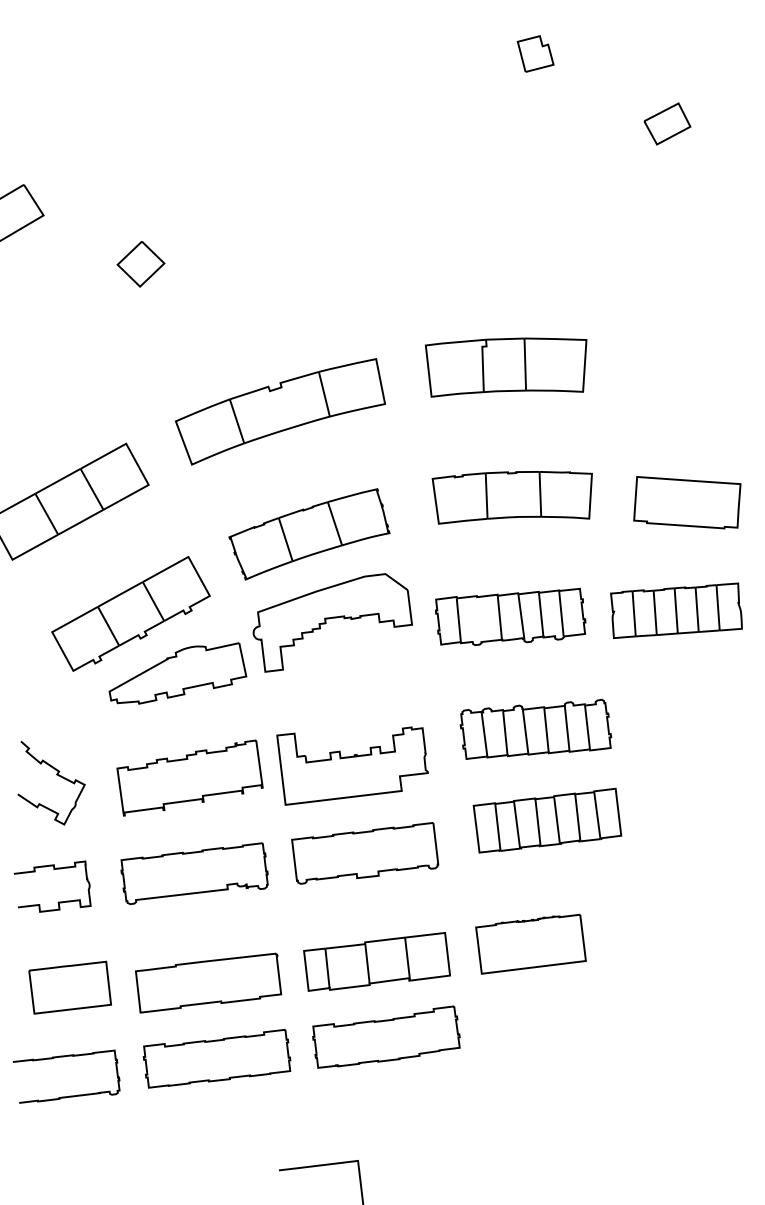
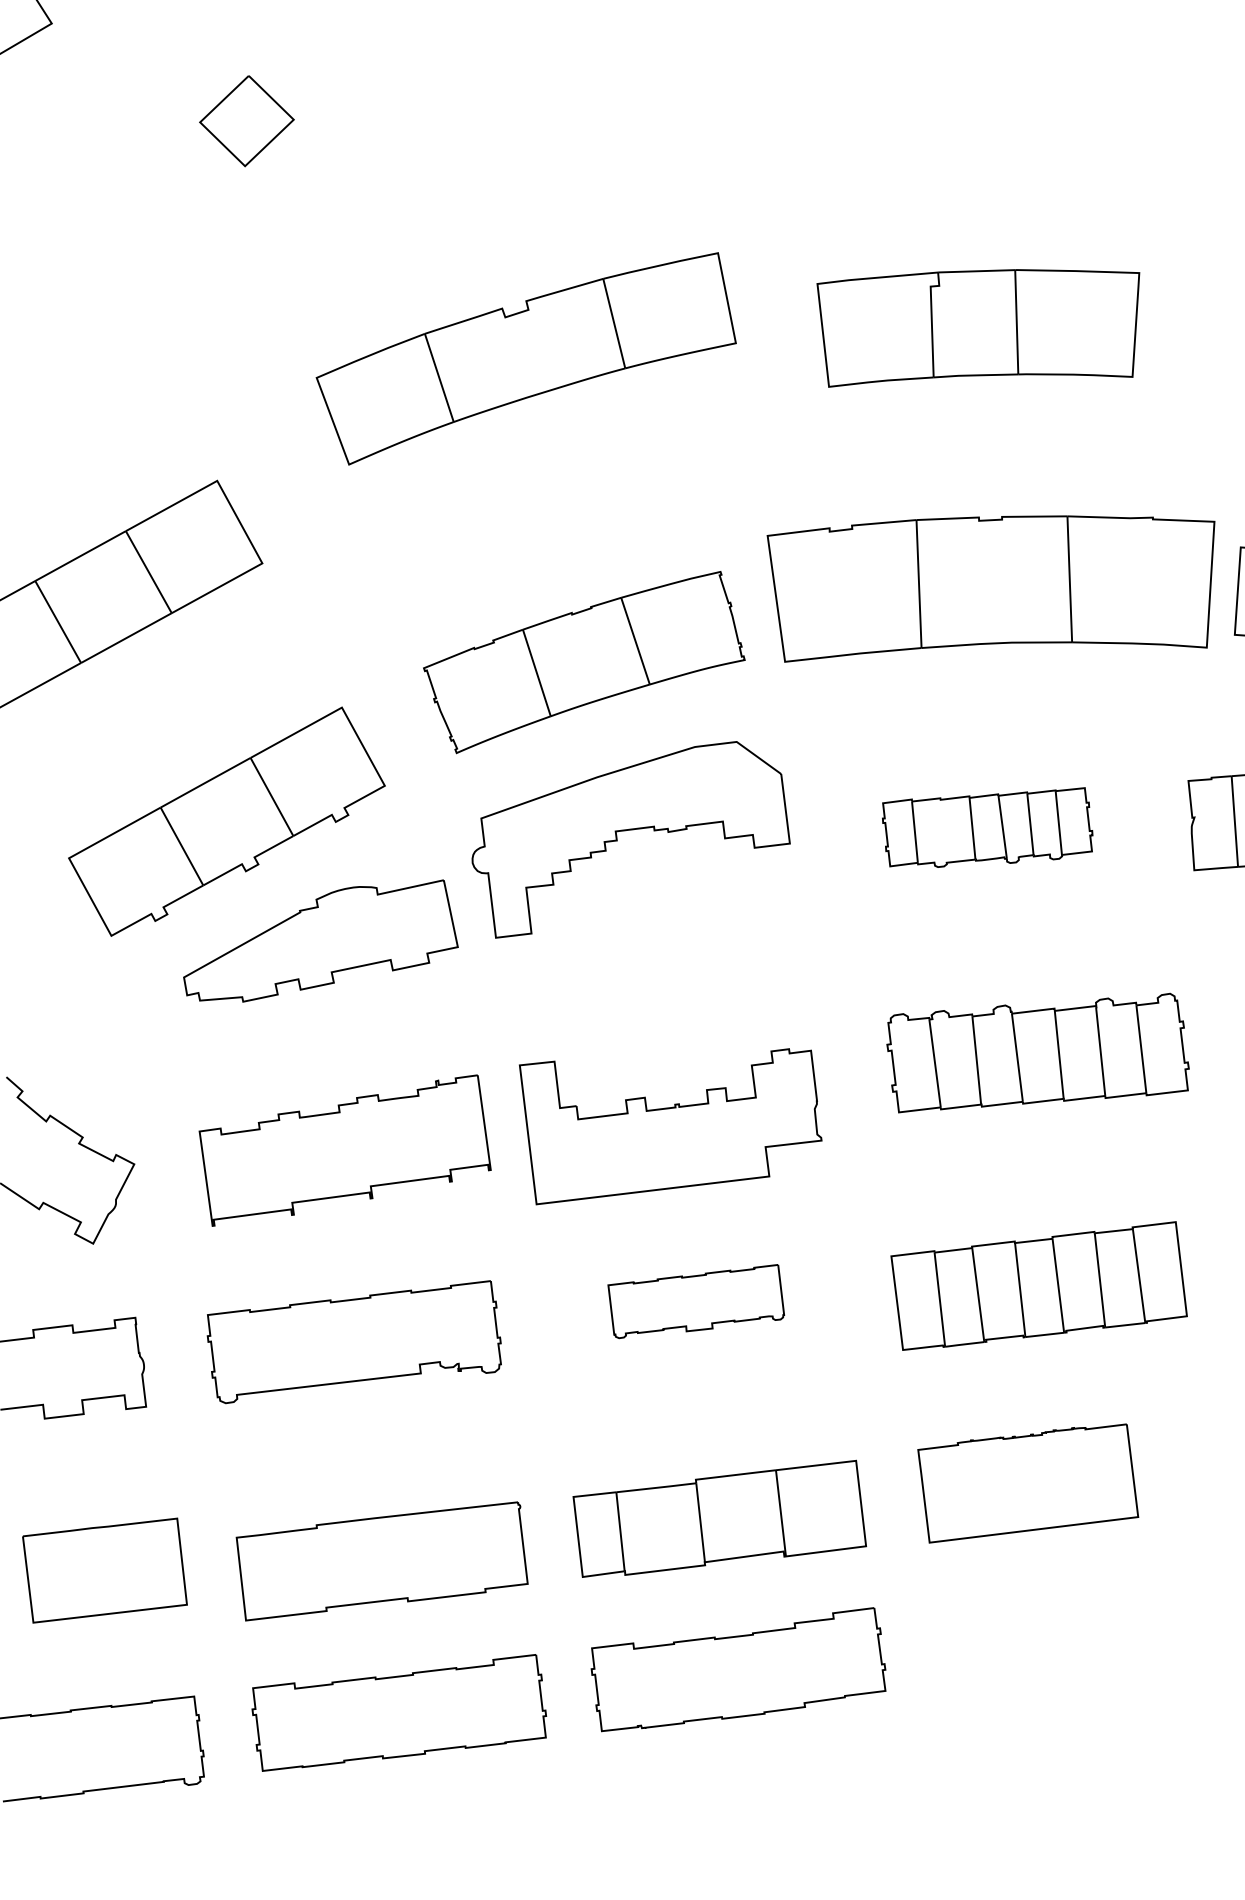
part: (280, 411) -> (526, 358), moved
part: (511, 497) -> (989, 588), size x1.4
part: (510, 616) -> (987, 826), size x0.7
part: (547, 820) -> (1039, 1285), moved
part: (365, 853) -> (696, 1301), size x0.6

